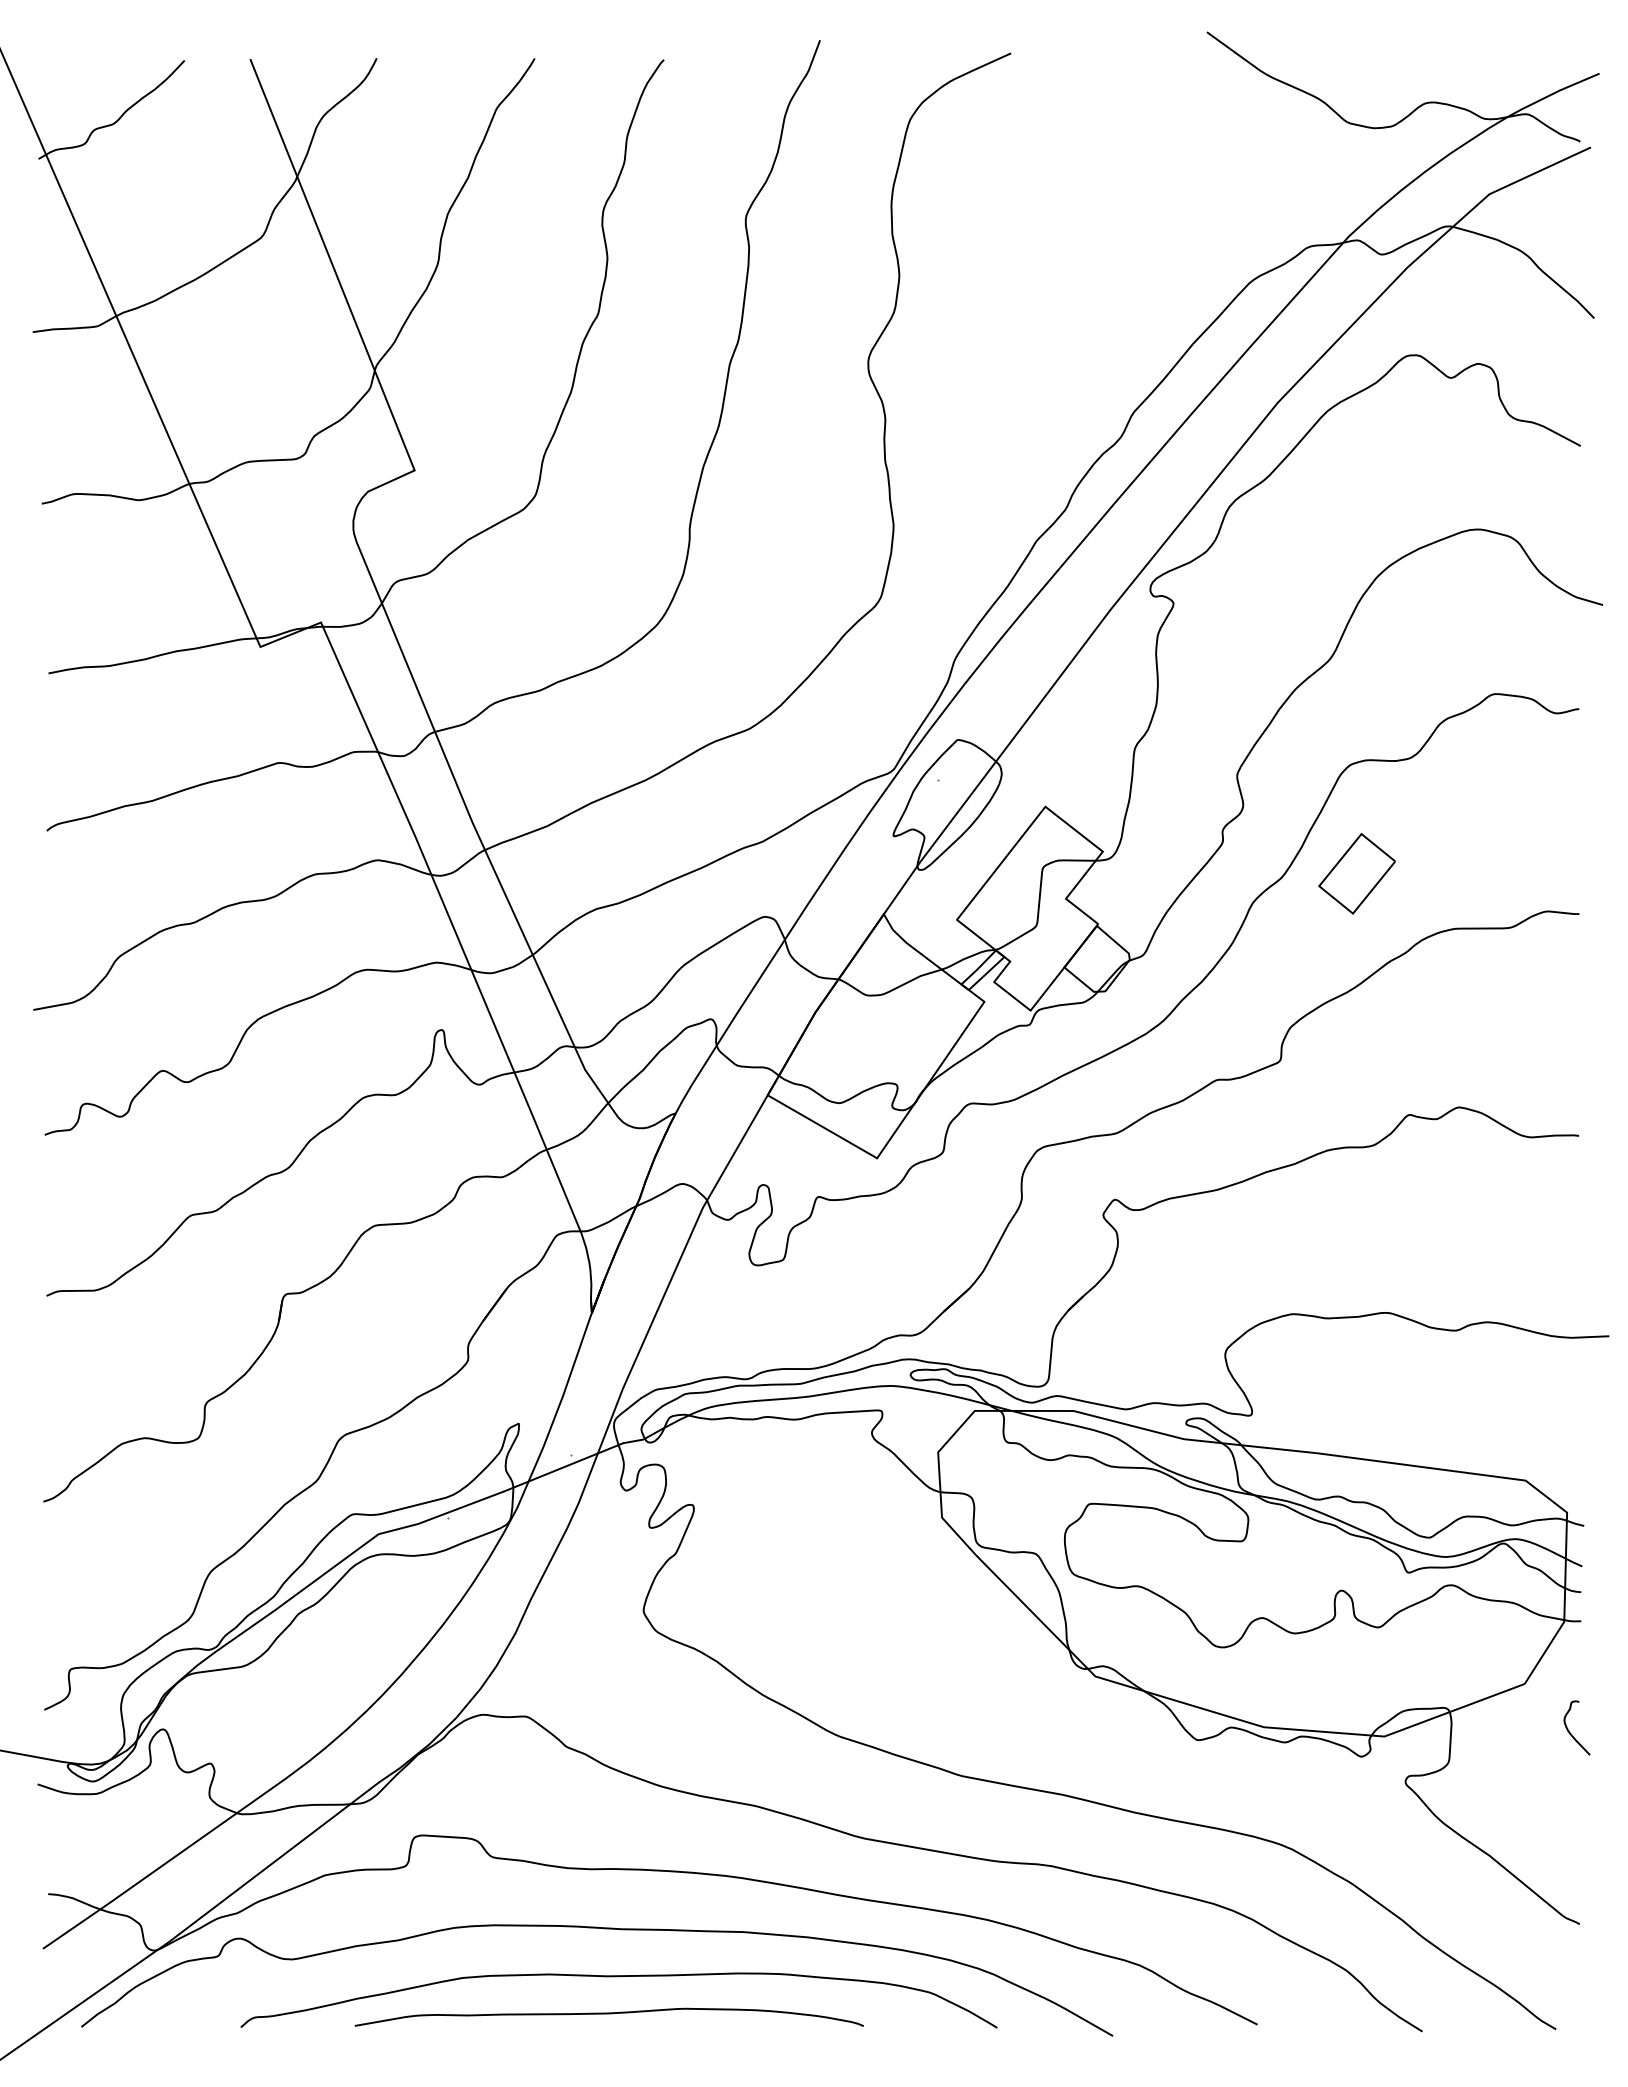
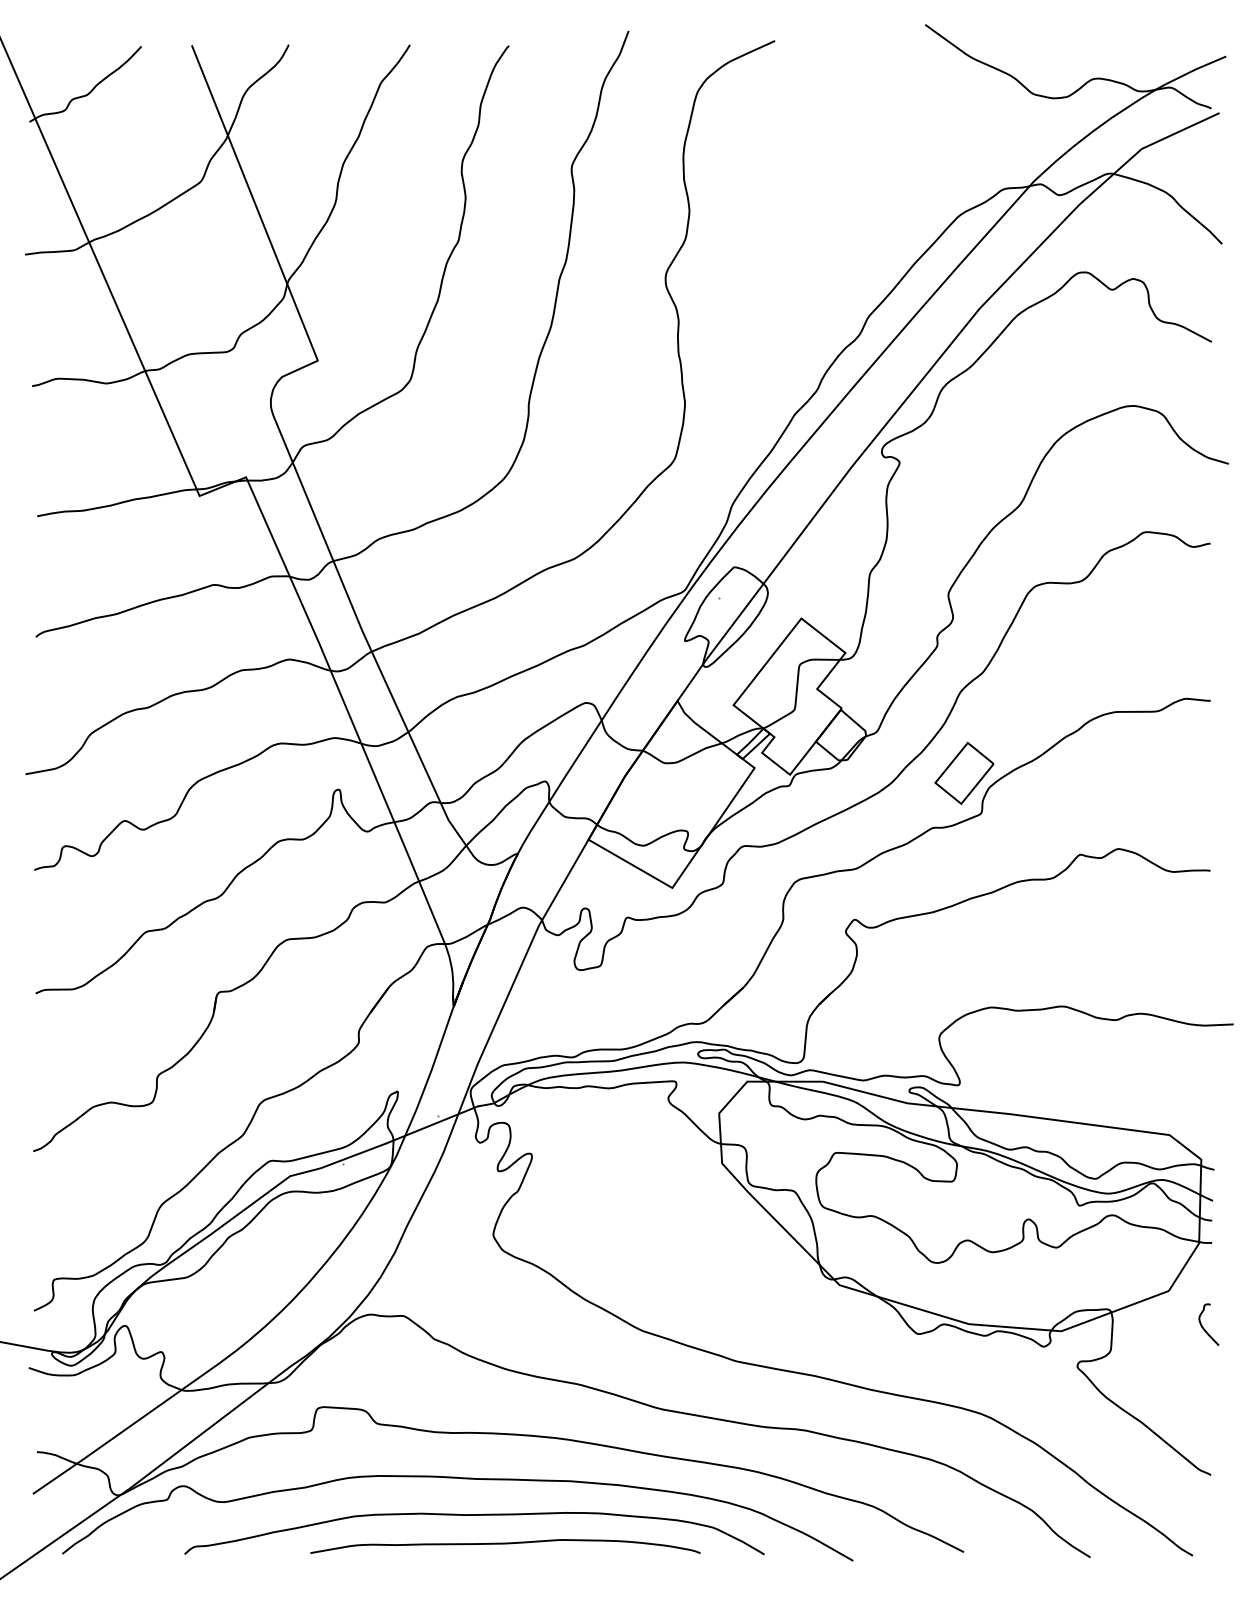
part: (1356, 873) -> (963, 773), moved
curve: (608, 2014) -> (504, 1544), moved

